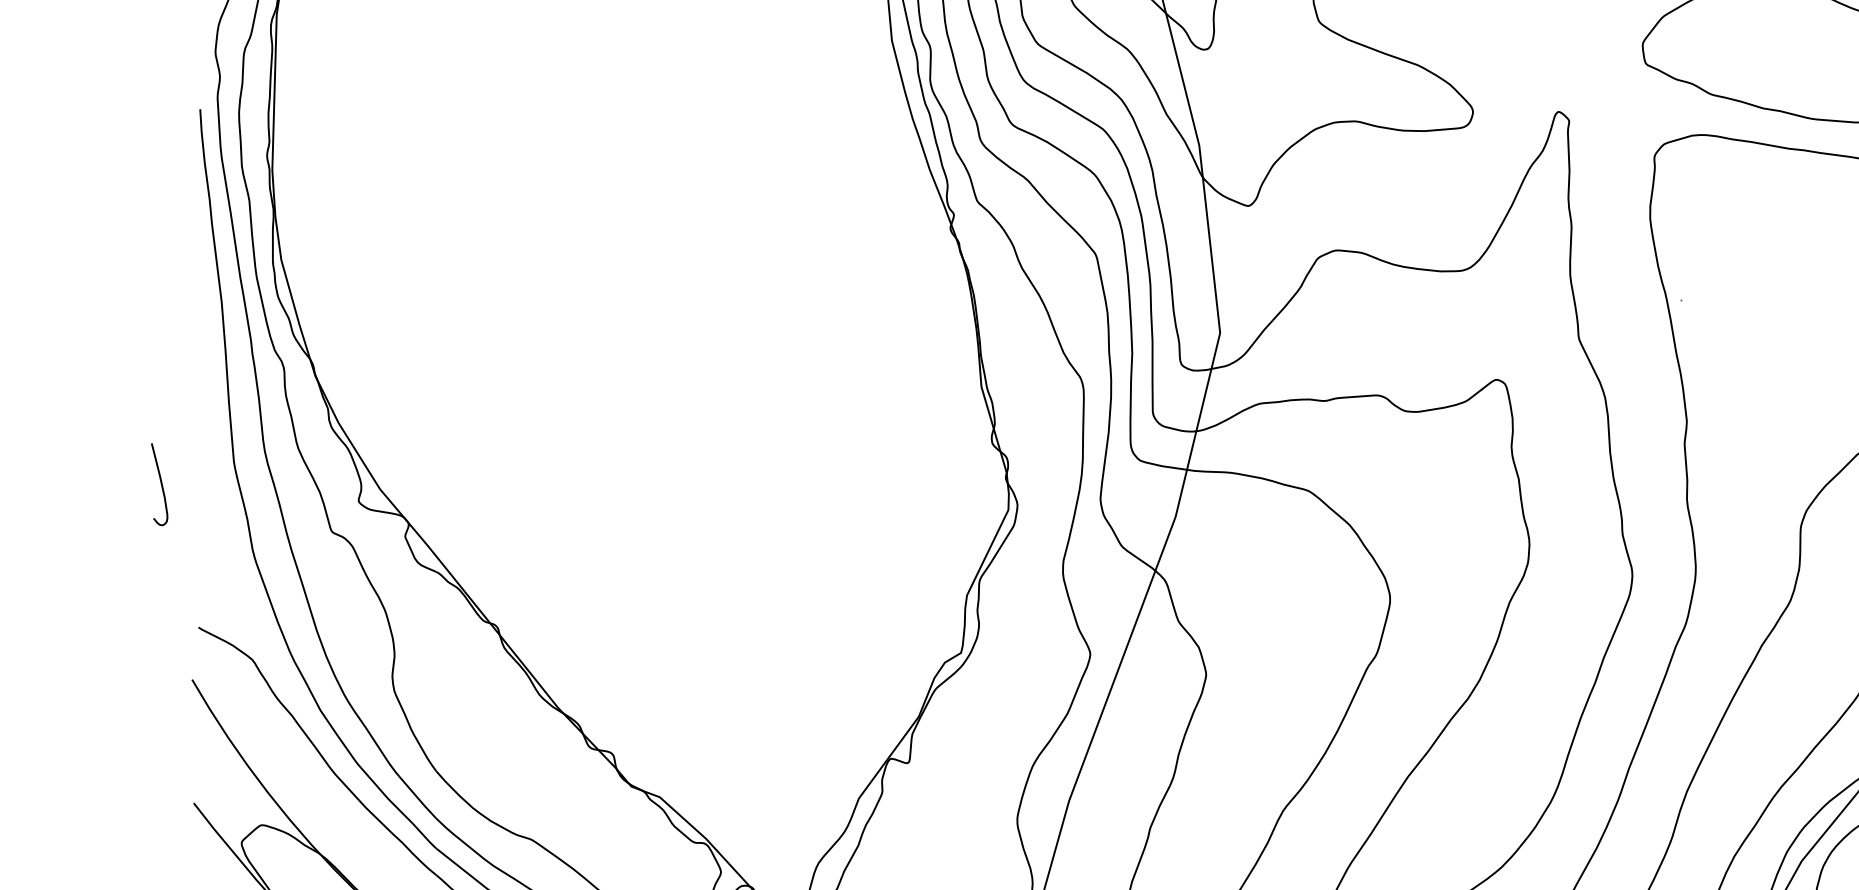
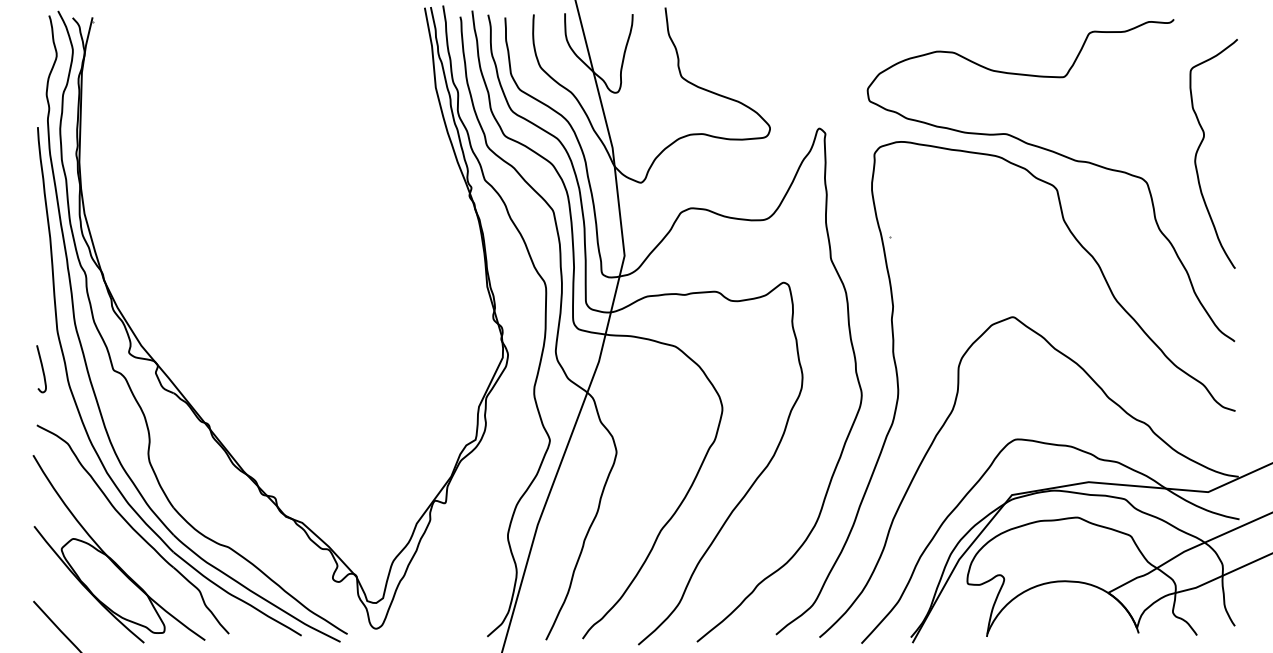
curve: (159, 483) -> (41, 368), moved

